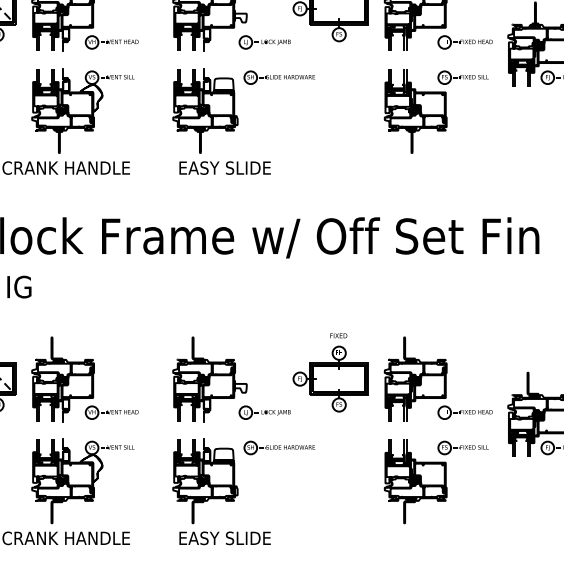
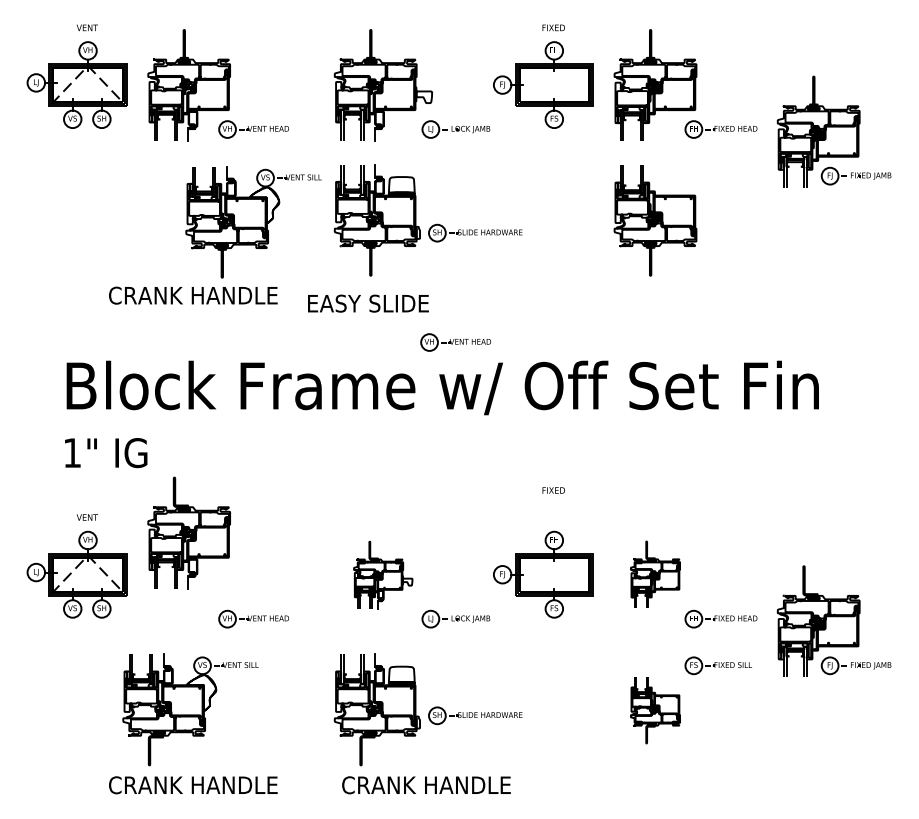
part: (279, 77) -> (475, 232), moved
part: (462, 77) -> (717, 175), removed
part: (82, 111) -> (253, 222), moved
text: (225, 167) -> (368, 303), moved
part: (264, 203) -> (455, 342), added
text: (338, 335) -> (553, 490), moved
part: (62, 378) -> (188, 532), moved
part: (209, 378) -> (382, 574), size x0.6
part: (415, 378) -> (655, 574), size x0.6
part: (279, 447) -> (475, 715), moved
part: (82, 481) -> (190, 709), moved
part: (415, 481) -> (655, 710), size x0.6
text: (242, 538) -> (426, 785), EASY SLIDE -> CRANK HANDLE

